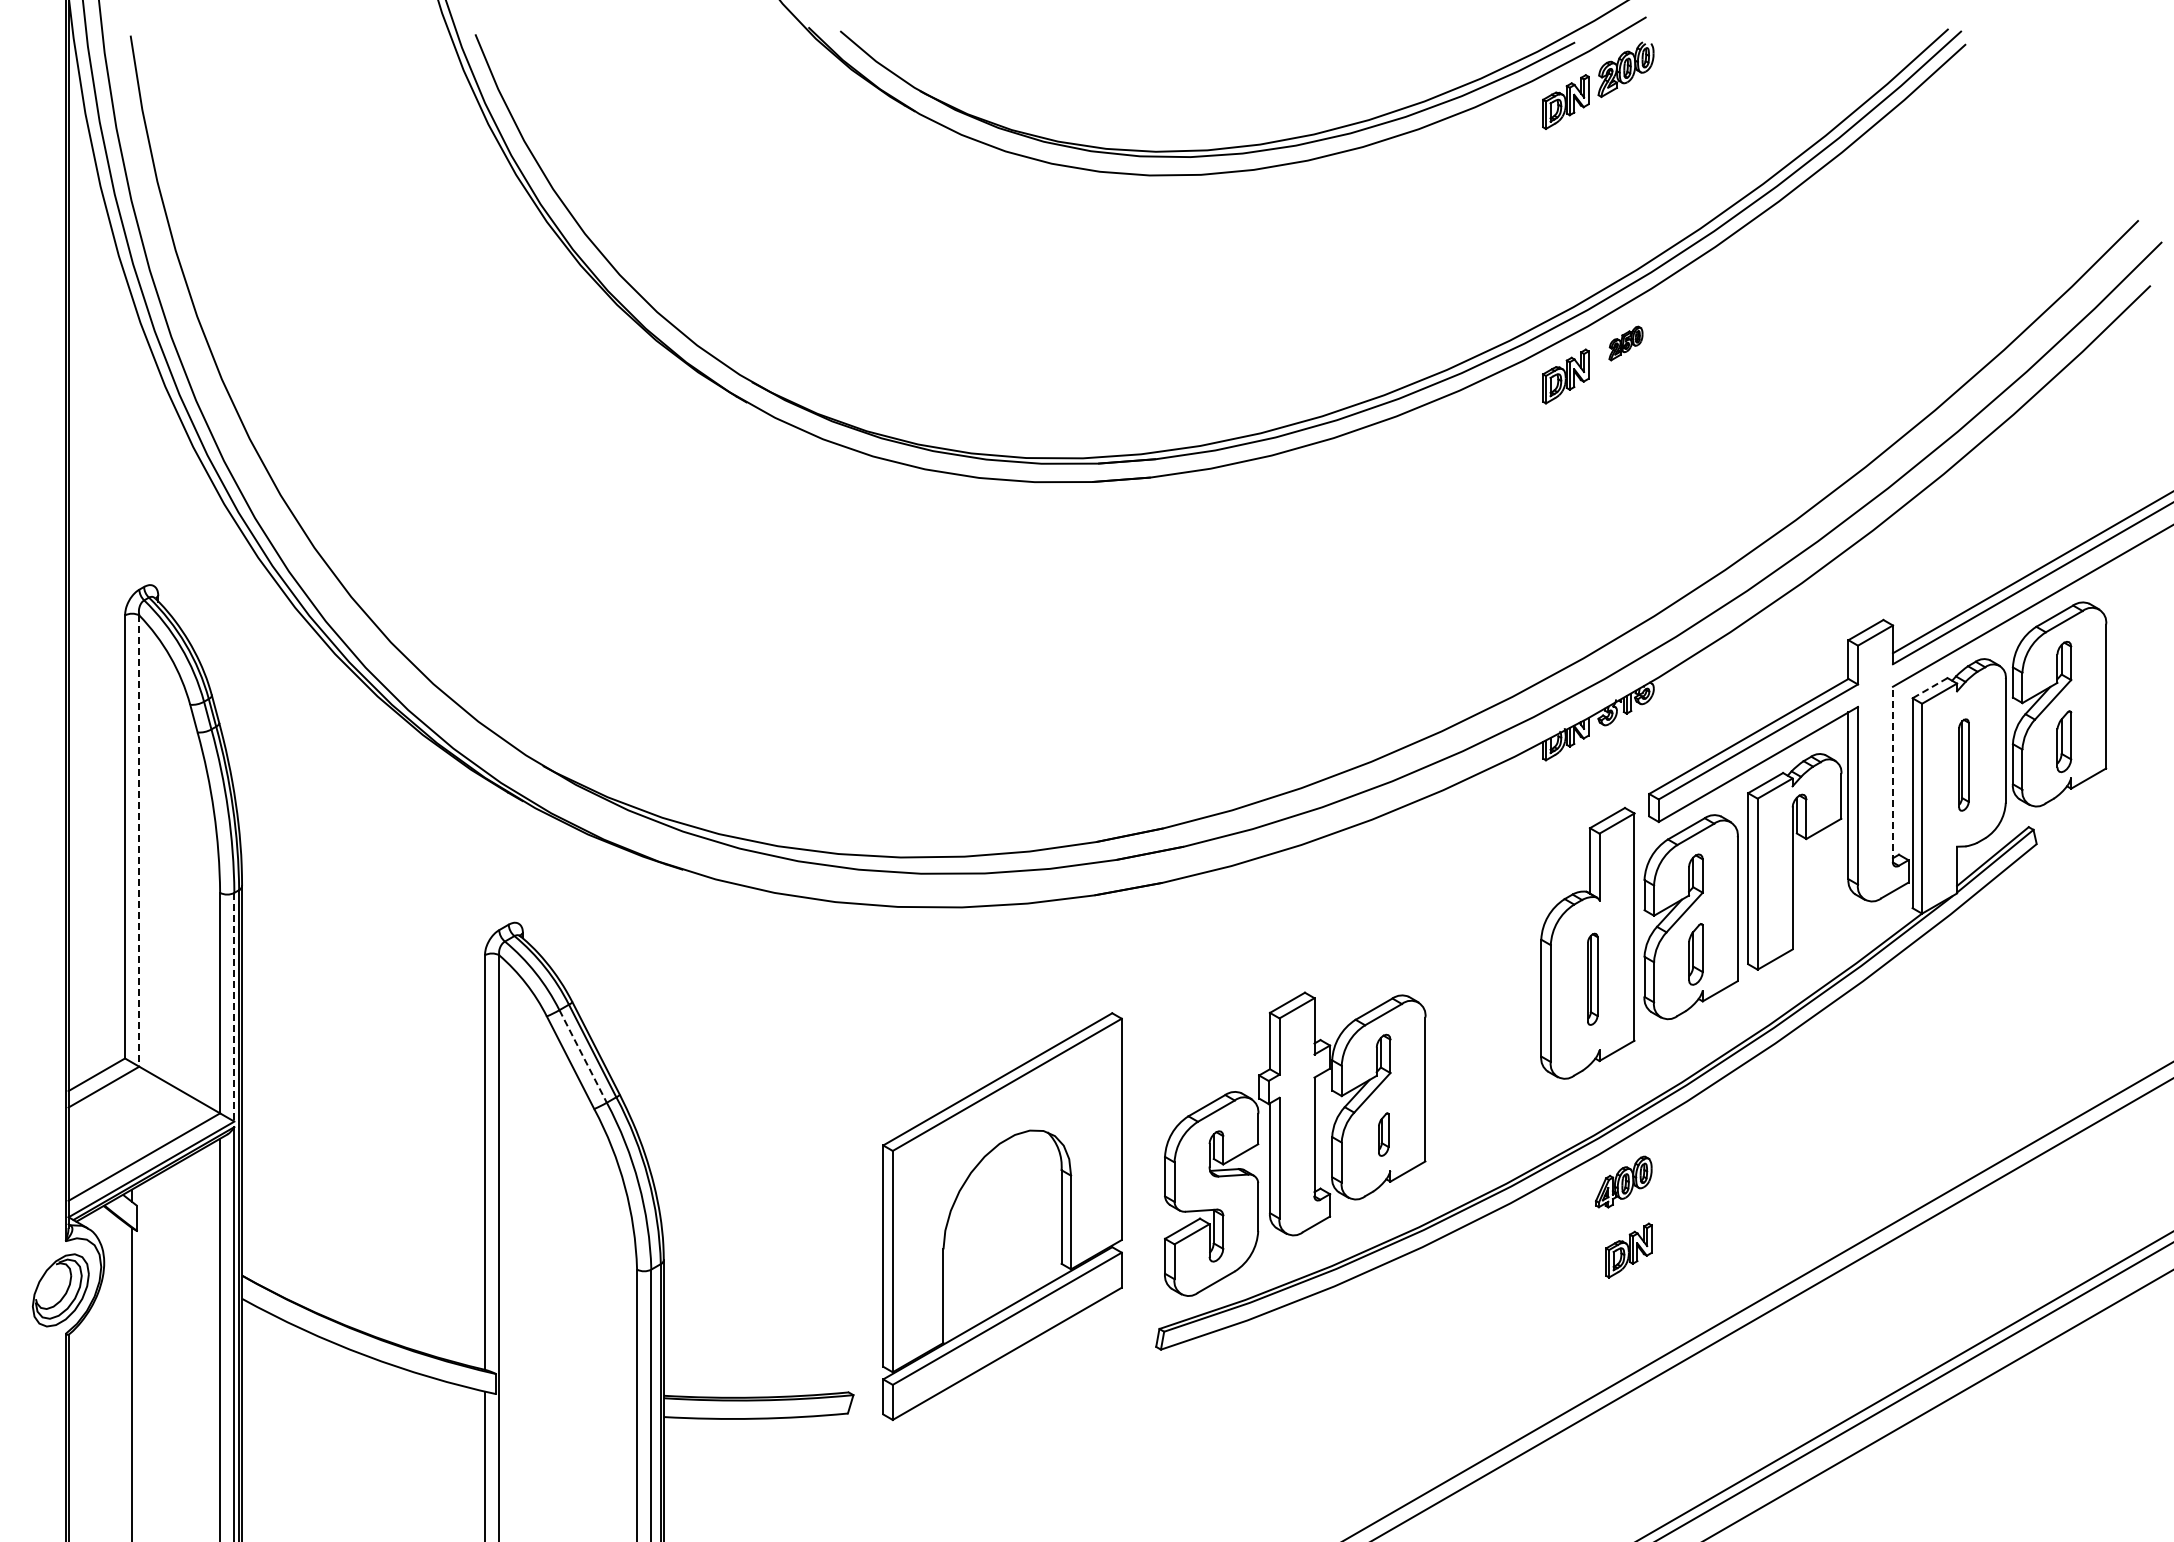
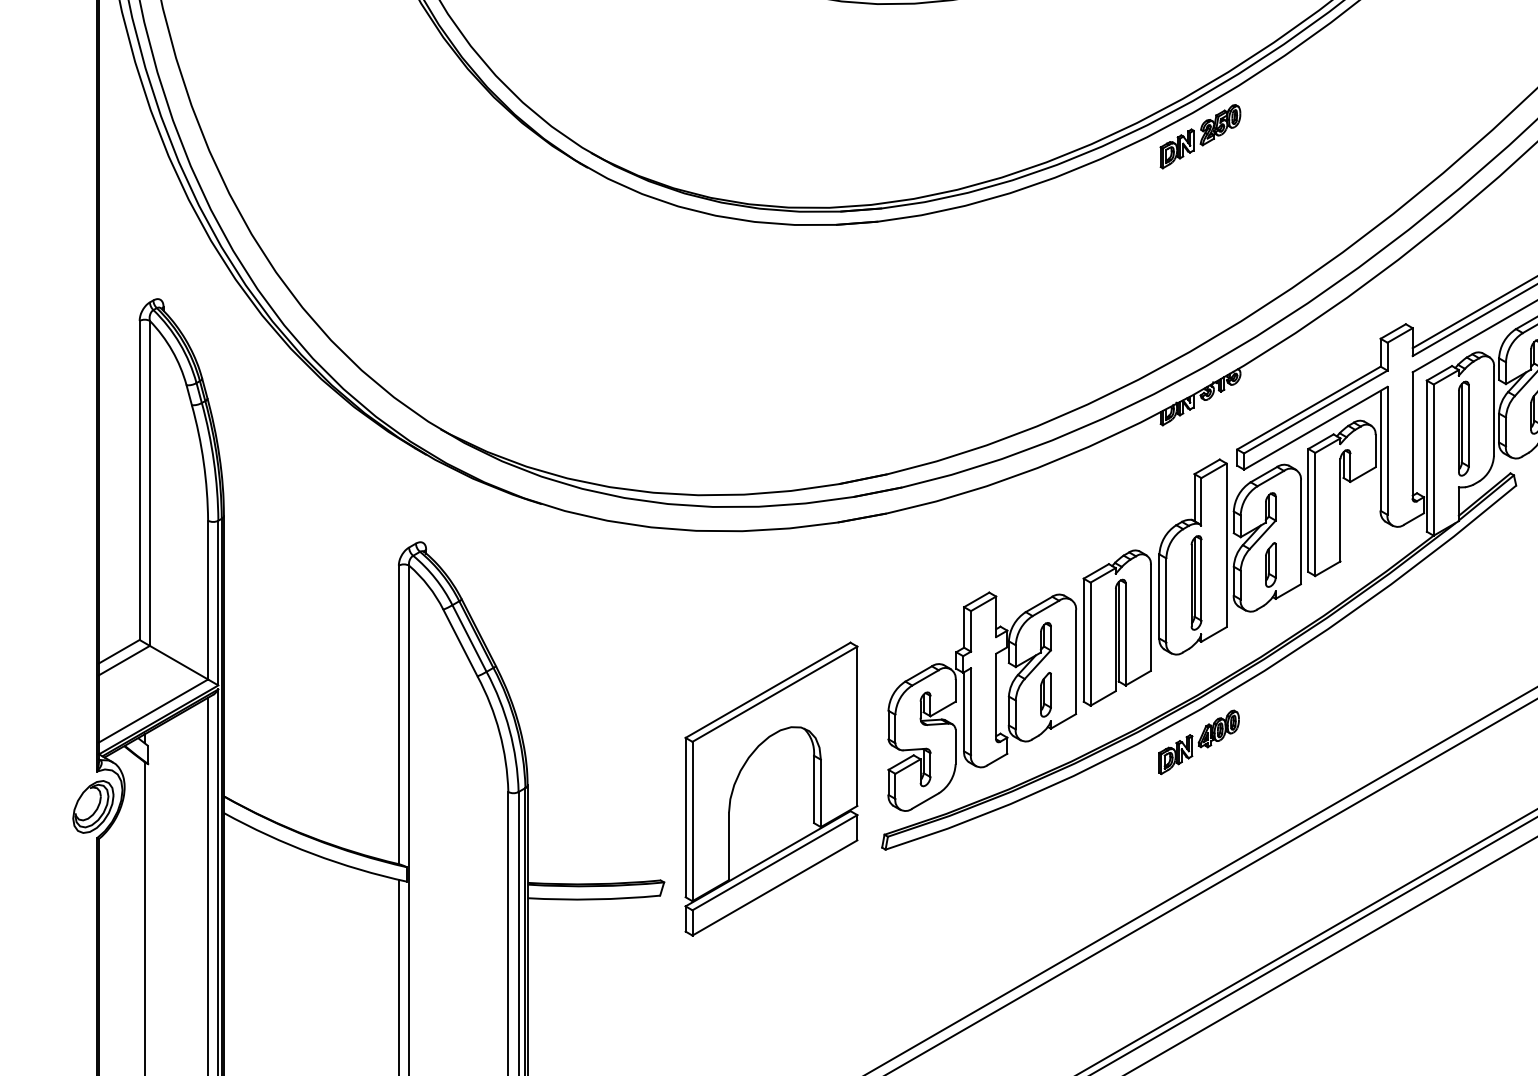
part: (1625, 343) -> (1220, 125), size x1.67
line: (1929, 688) -> (1439, 373), dashed -> solid
part: (1963, 764) -> (1463, 428), size x1.43
line: (1892, 774) -> (1412, 435), dashed -> solid
line: (139, 841) -> (150, 483), dashed -> solid
part: (1592, 979) -> (1196, 583), size x1.43
line: (234, 1007) -> (218, 603), dashed -> solid
part: (1482, 1041) -> (1117, 627), added
line: (583, 1056) -> (469, 638), dashed -> solid
part: (1383, 1134) -> (1045, 694), size x1.43
part: (1002, 1216) -> (771, 789), moved
part: (1628, 1250) -> (1175, 754), moved

